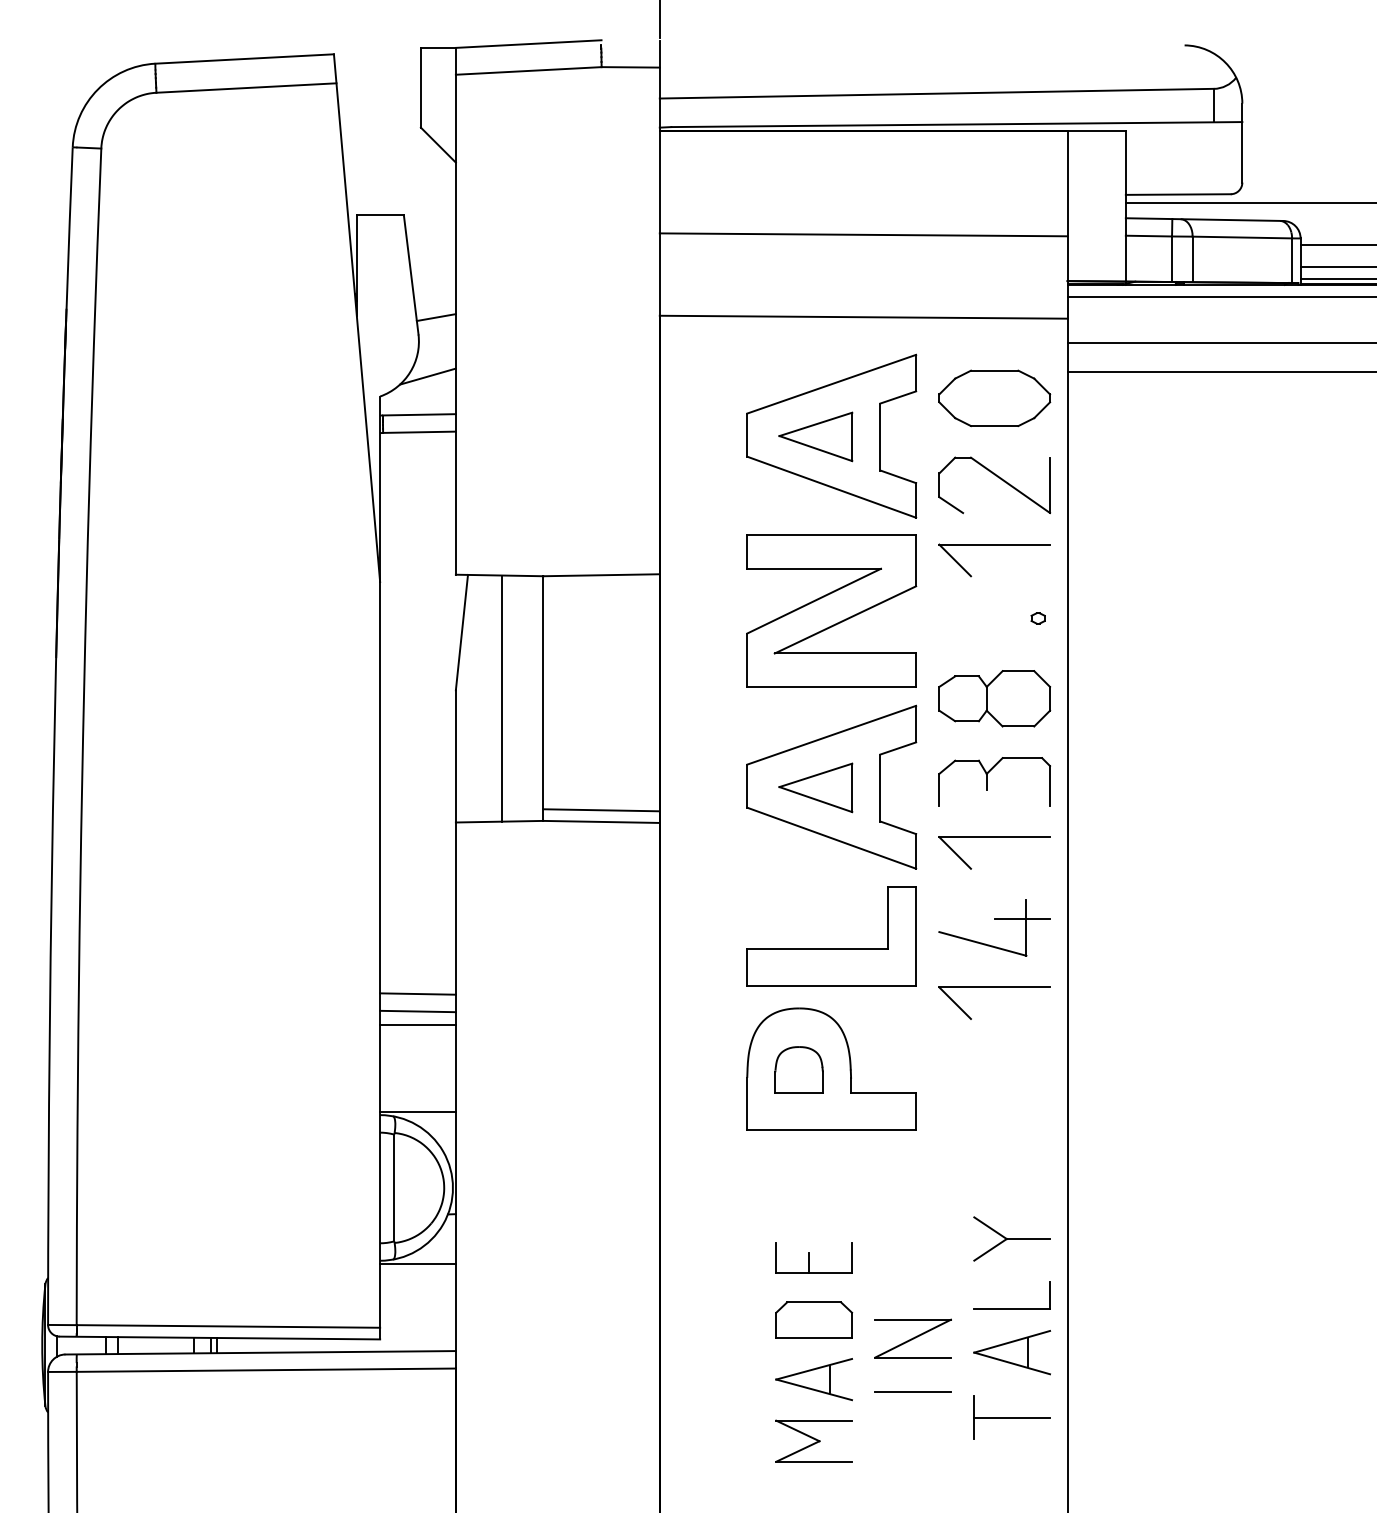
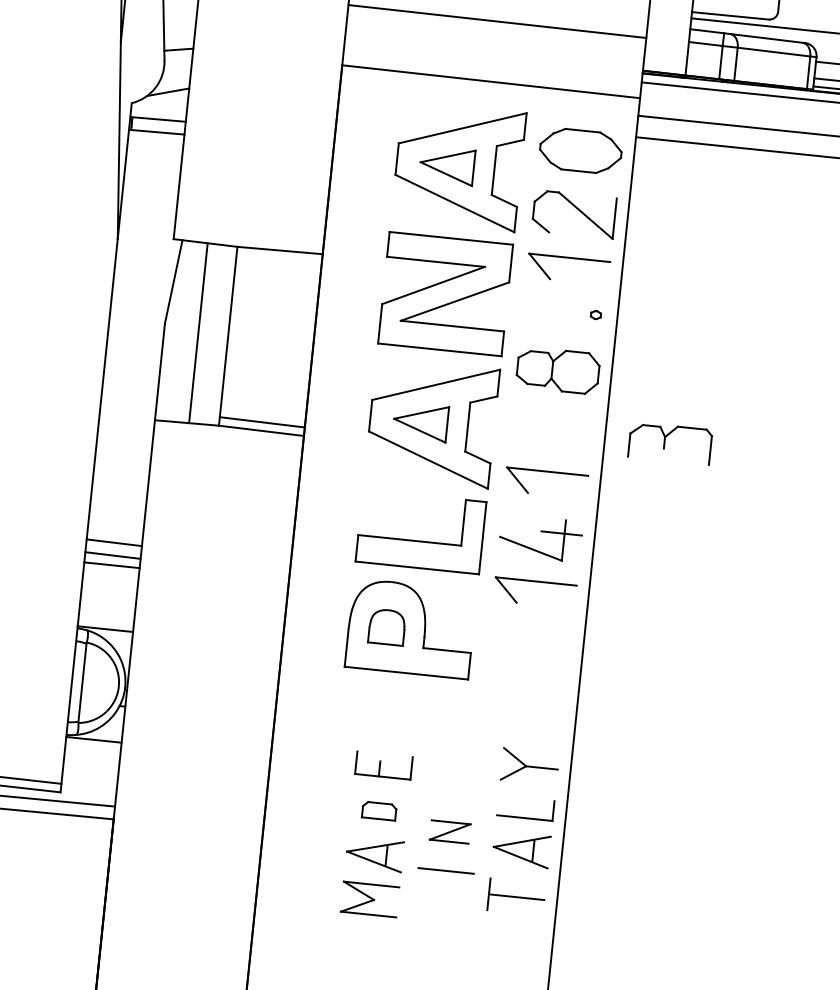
part: (987, 781) -> (665, 442), moved
part: (814, 1319) -> (379, 810), size x0.6
part: (912, 1338) -> (449, 831), size x0.7

